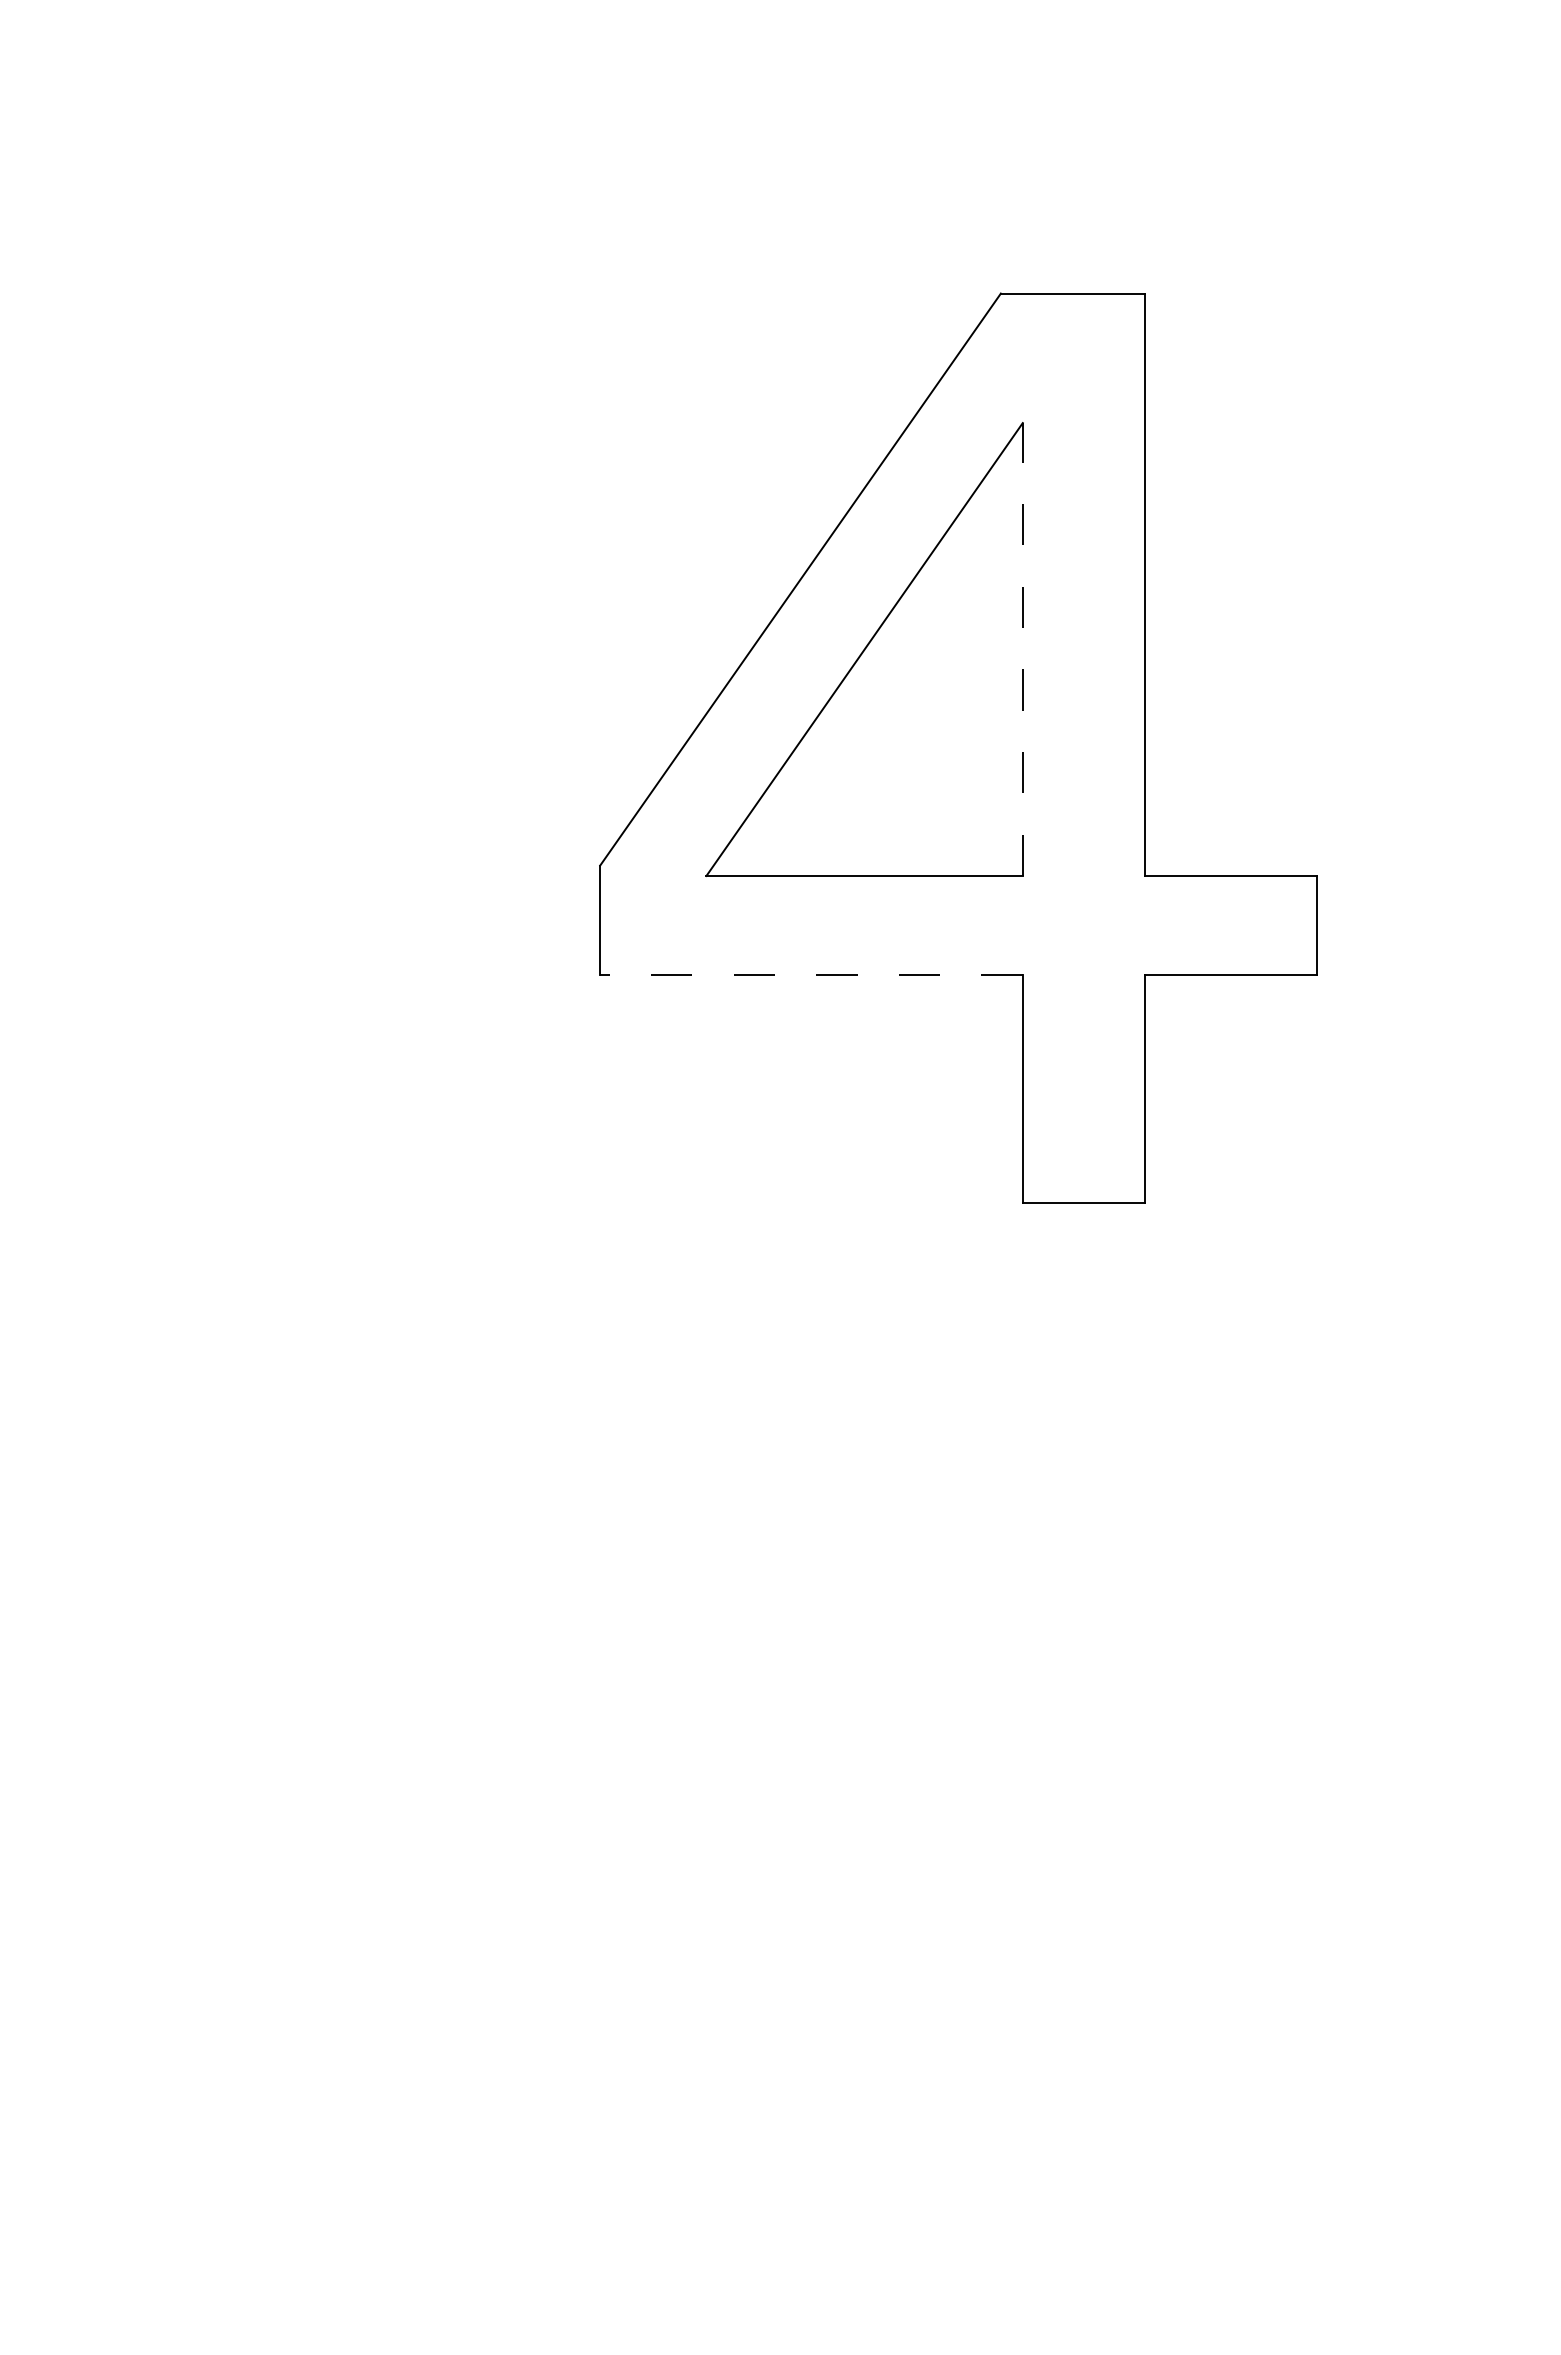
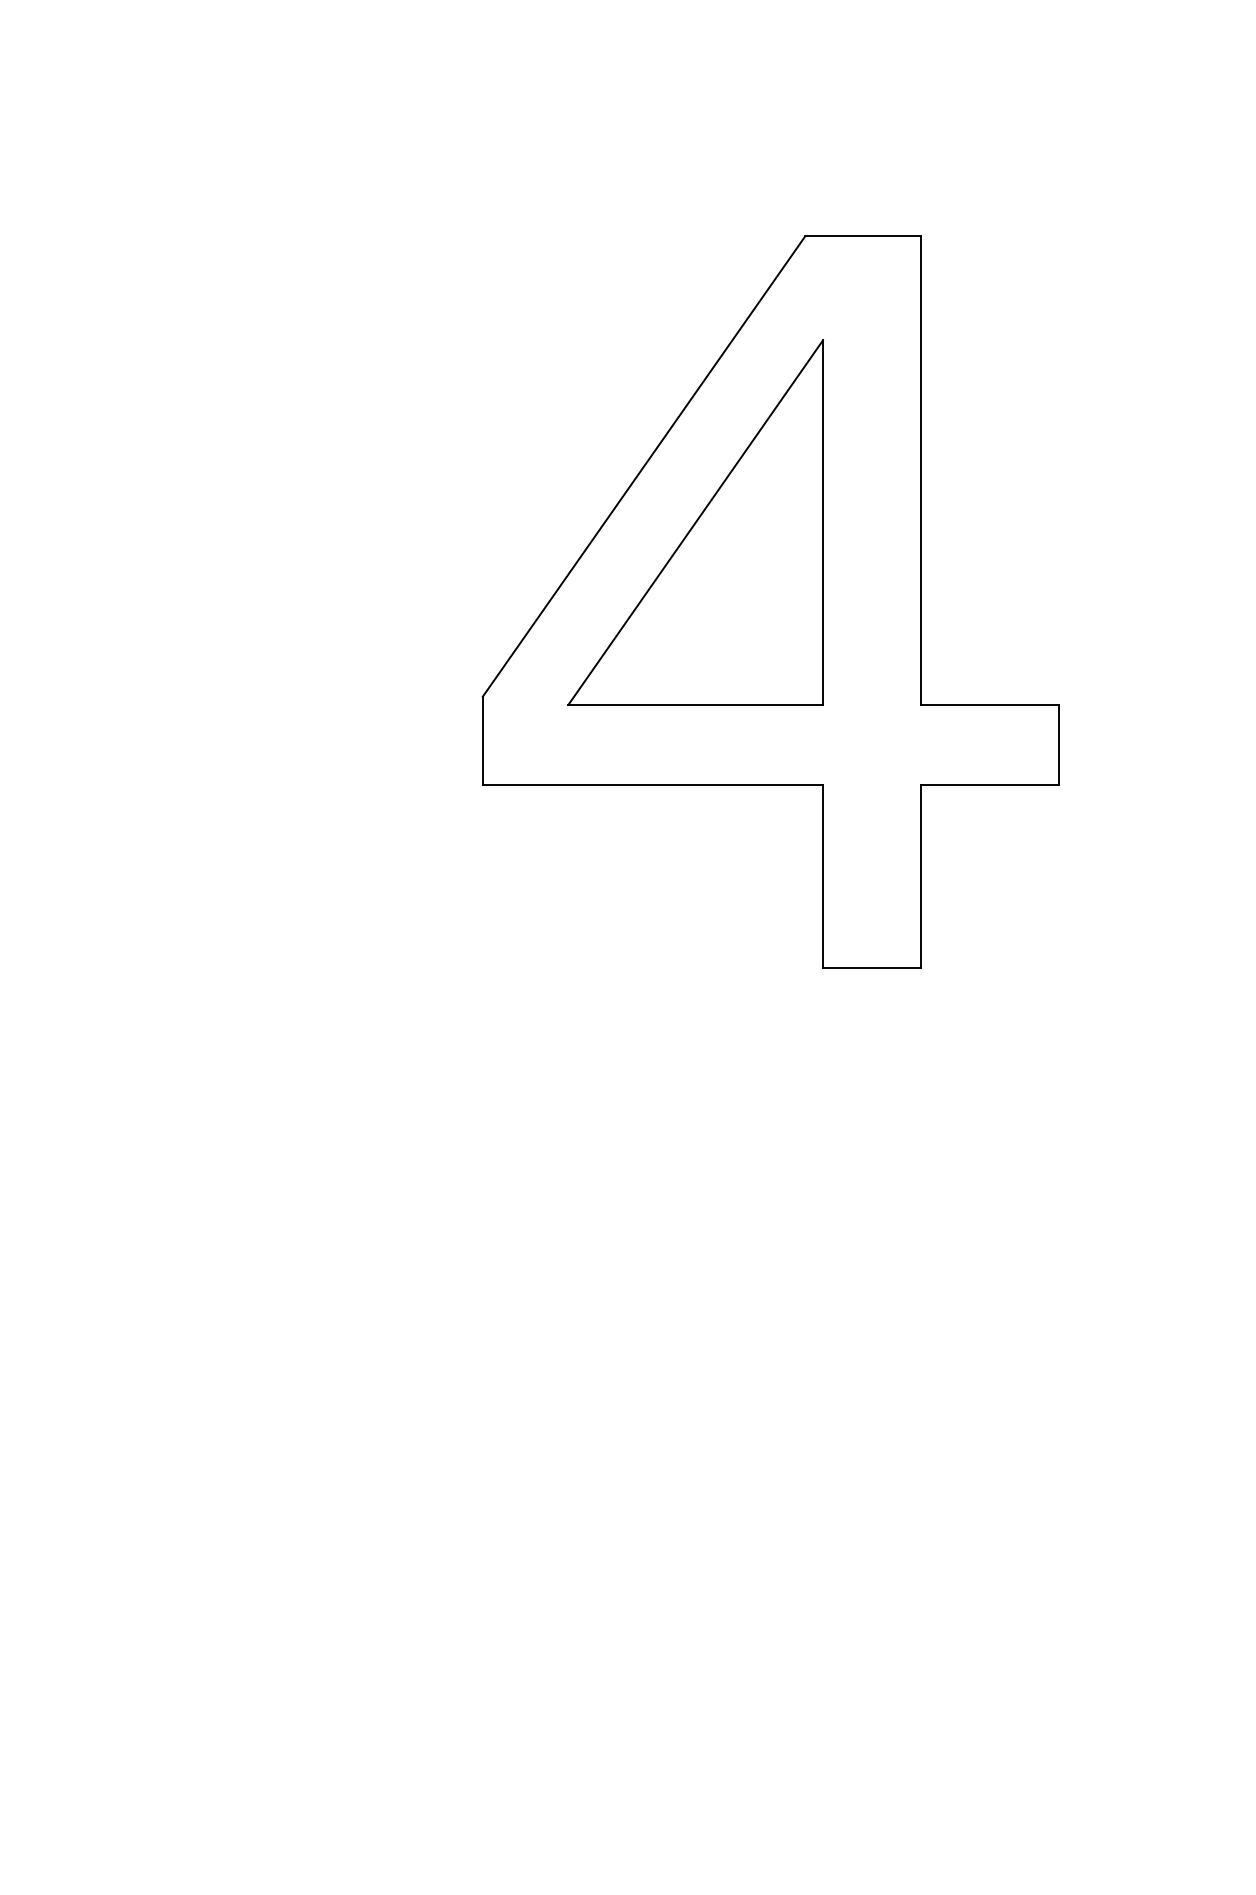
line: (1022, 649) -> (822, 522), dashed -> solid
line: (810, 974) -> (652, 784), dashed -> solid

